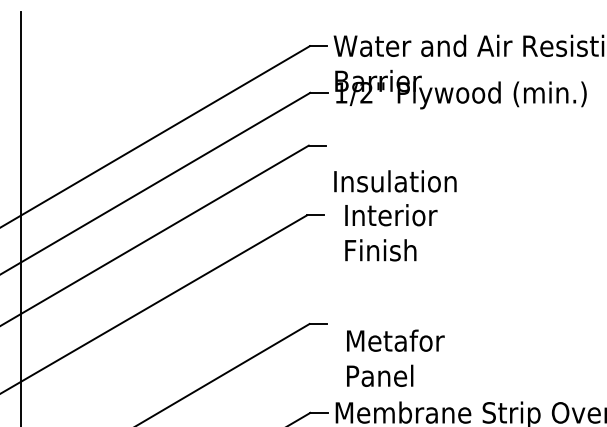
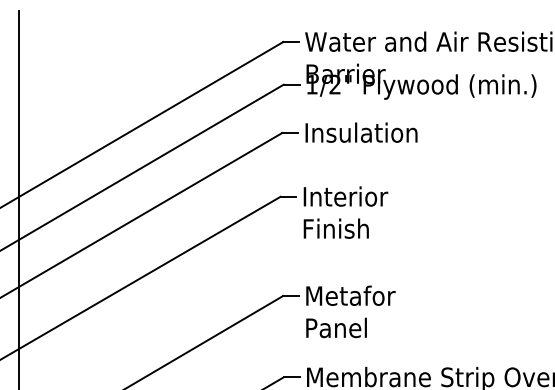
text: (395, 181) -> (361, 132), moved
text: (391, 232) -> (346, 212), moved
text: (395, 357) -> (350, 311), moved

